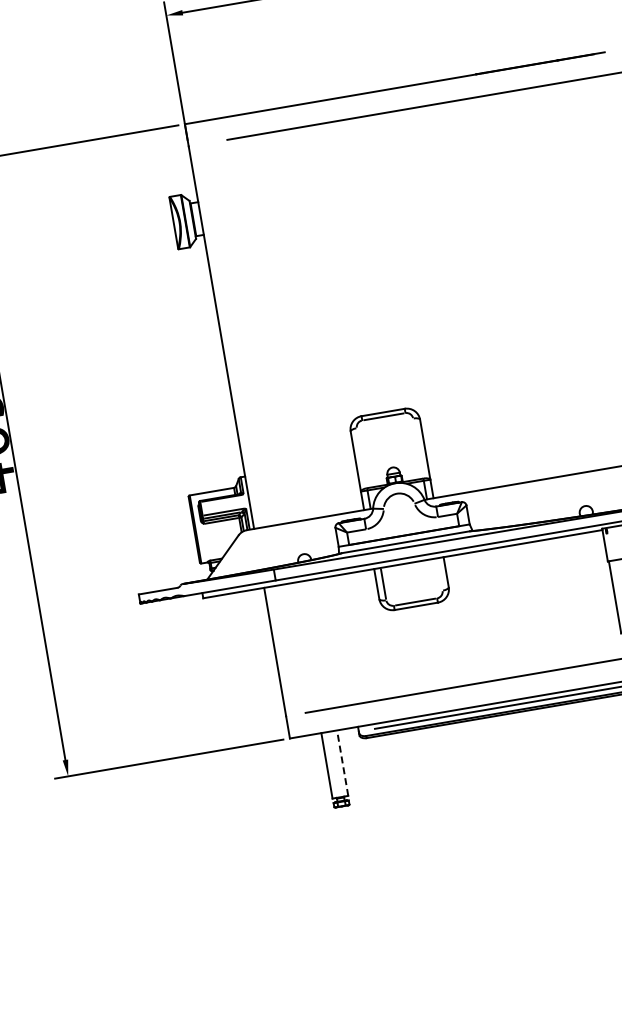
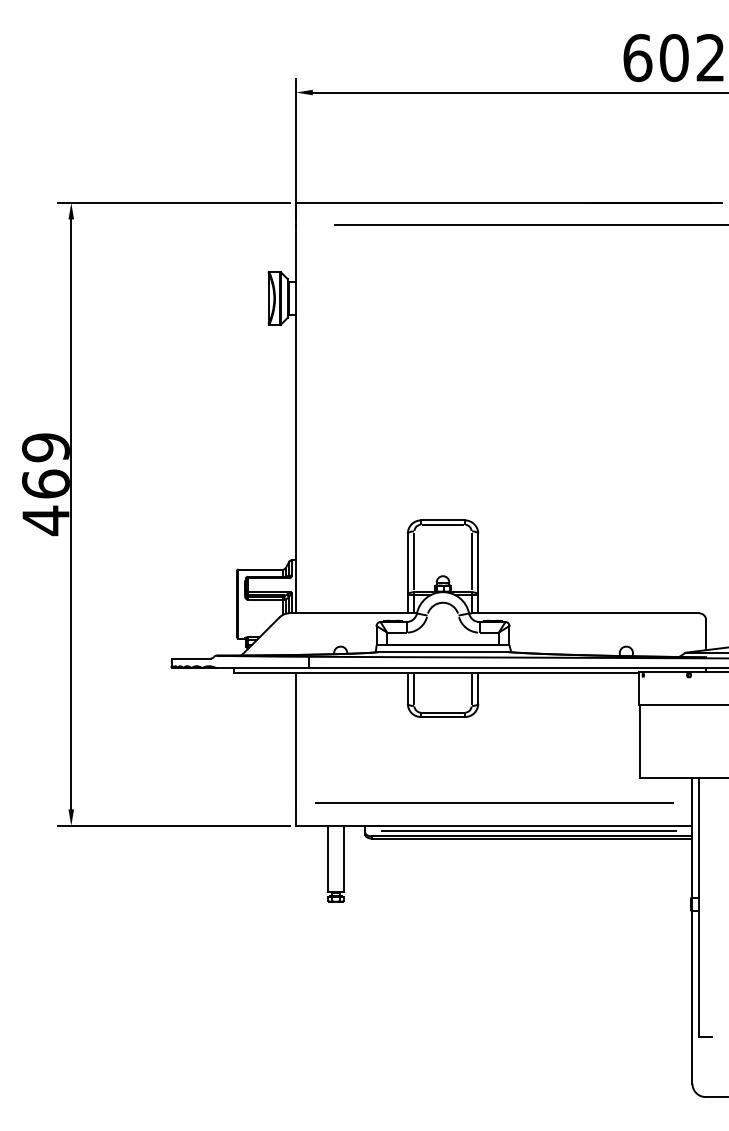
line: (418, 448) -> (471, 561), added
line: (361, 457) -> (414, 561), added
line: (439, 574) -> (471, 689), added
line: (343, 762) -> (344, 858), dashed -> solid

